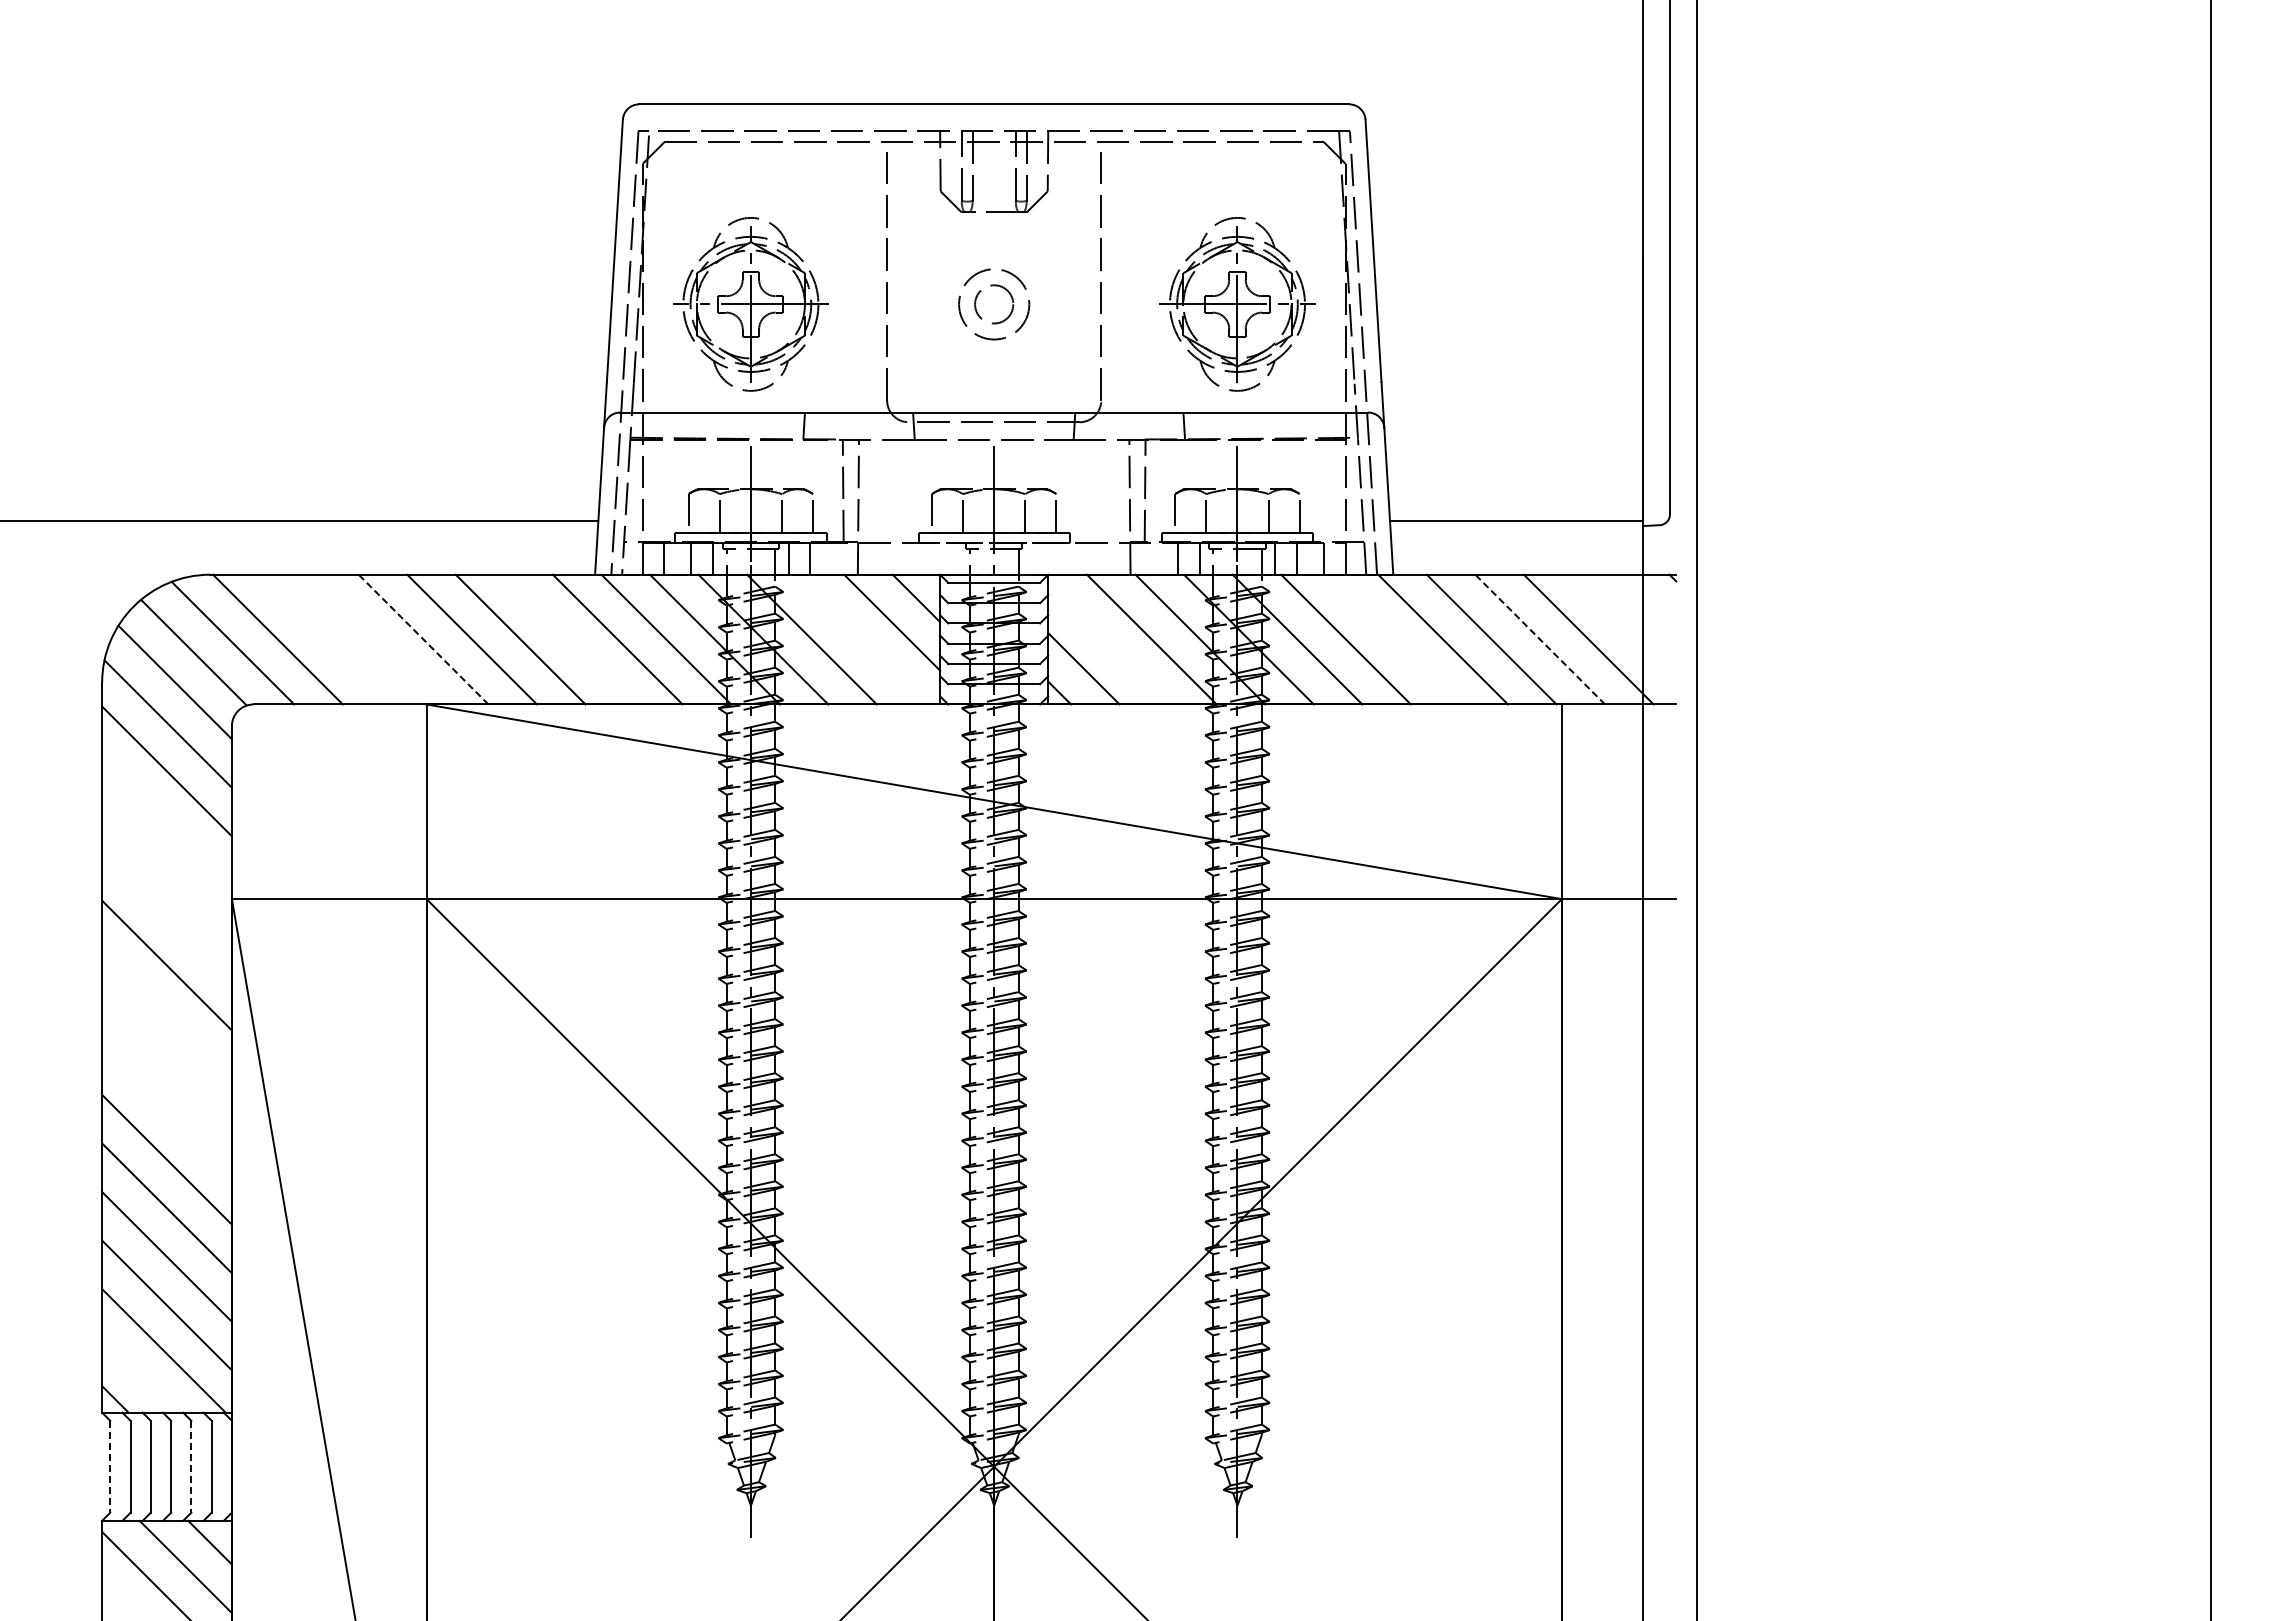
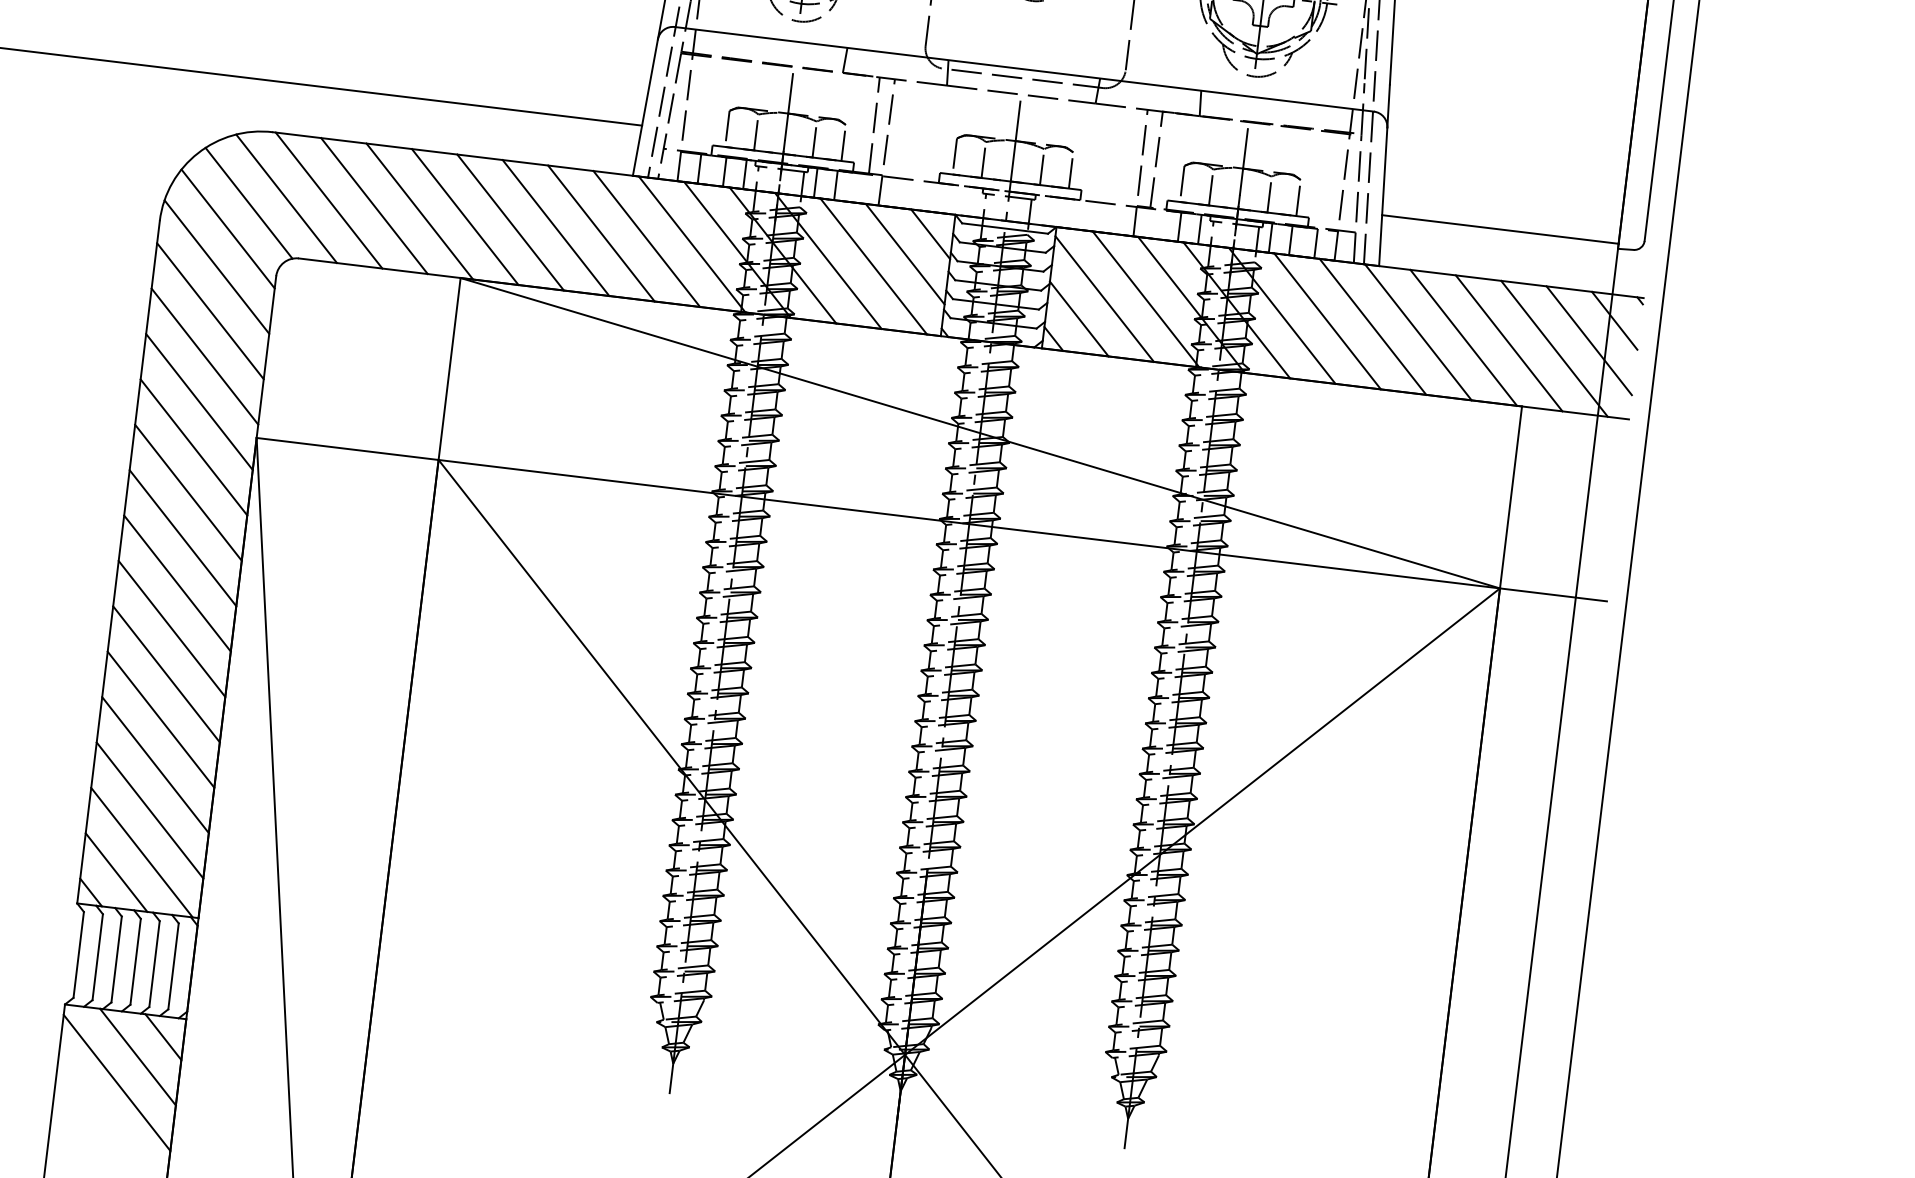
line: (1648, 601) -> (1614, 320), added
line: (1624, 626) -> (1589, 340), added
line: (326, 639) -> (374, 205), added
line: (374, 639) -> (419, 211), added
line: (423, 639) -> (465, 216), dashed -> solid
line: (569, 639) -> (601, 233), added
line: (860, 639) -> (873, 266), added
line: (1394, 639) -> (1372, 326), added
line: (1540, 639) -> (1509, 343), dashed -> solid
line: (1108, 644) -> (1104, 299), added
line: (166, 819) -> (204, 356), added
line: (166, 868) -> (198, 401), added
line: (166, 916) -> (193, 446), added
line: (166, 1014) -> (182, 538), added
line: (166, 1062) -> (177, 583), added
line: (166, 1111) -> (171, 629), added
line: (139, 1374) -> (116, 871), added
line: (110, 1466) -> (78, 954), dashed -> solid
line: (191, 1466) -> (154, 963), dashed -> solid

